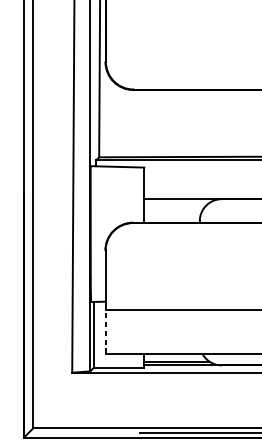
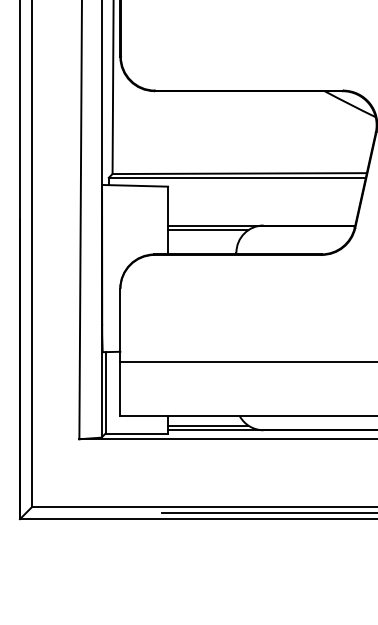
line: (177, 203) -> (208, 230), added
line: (105, 331) -> (120, 388), dashed -> solid

